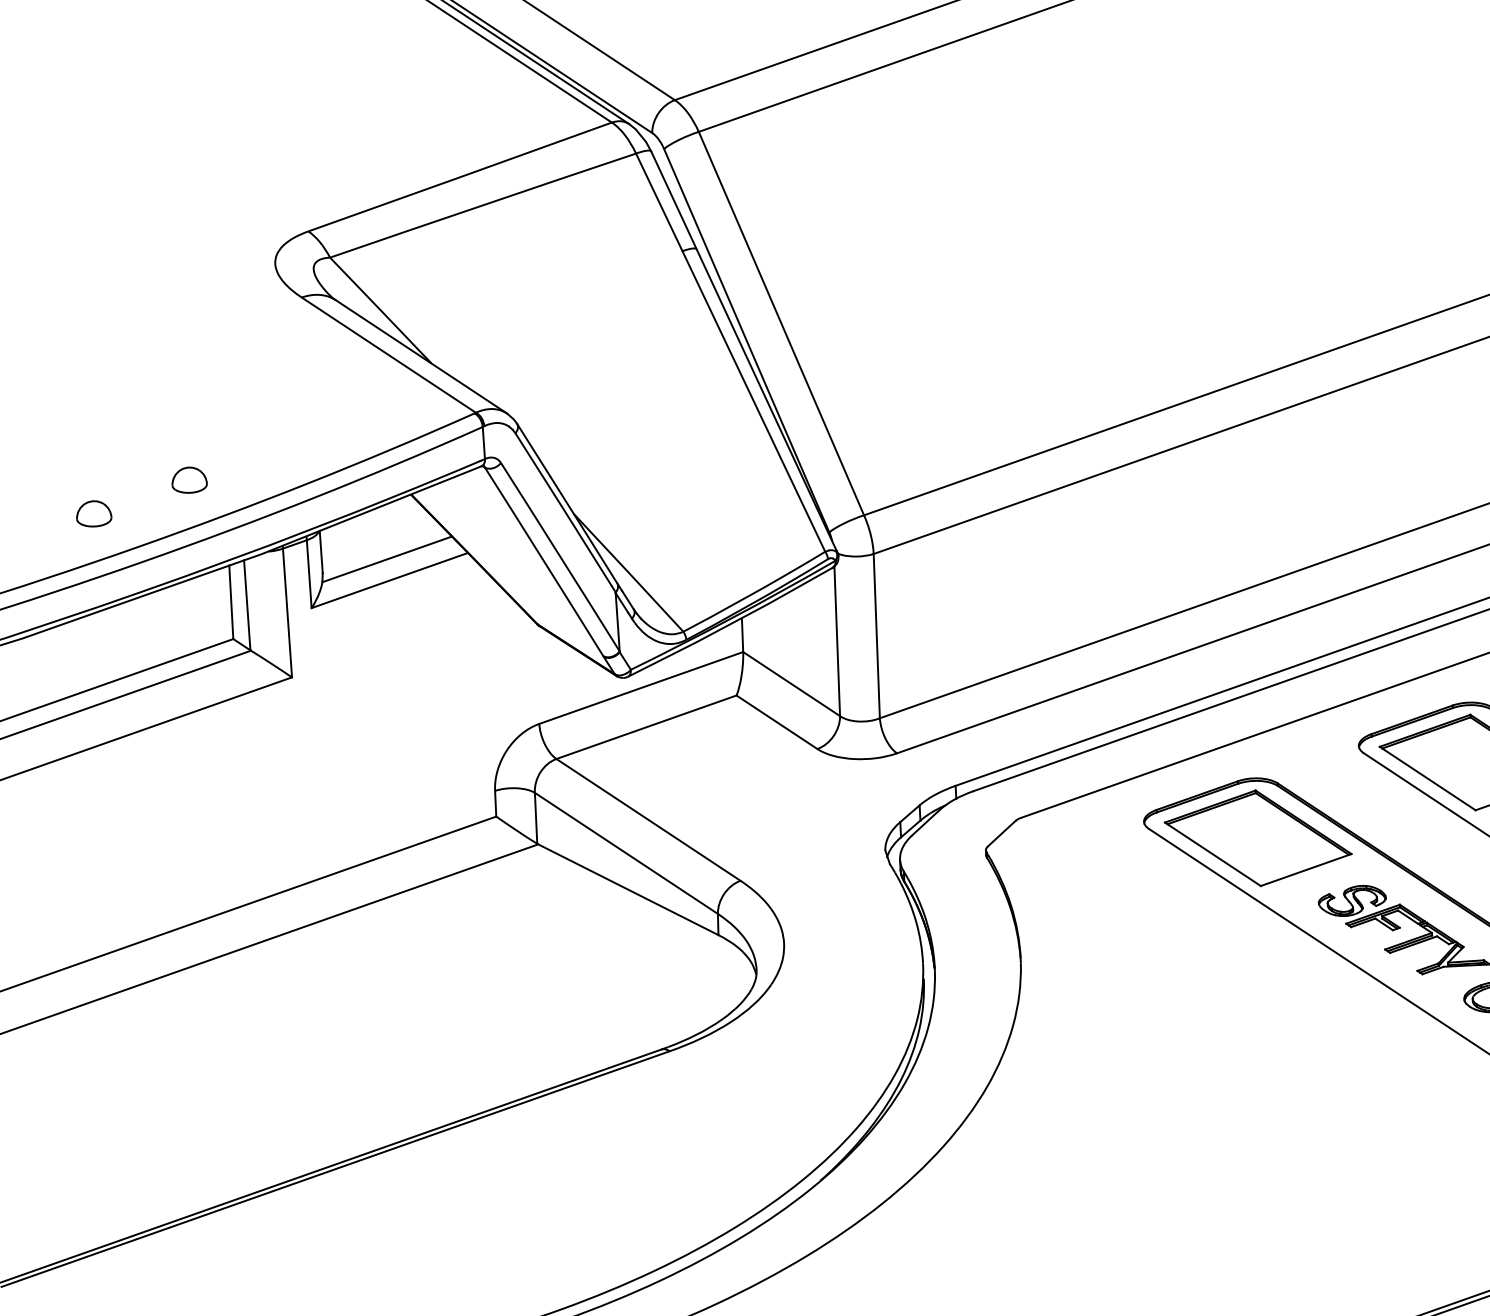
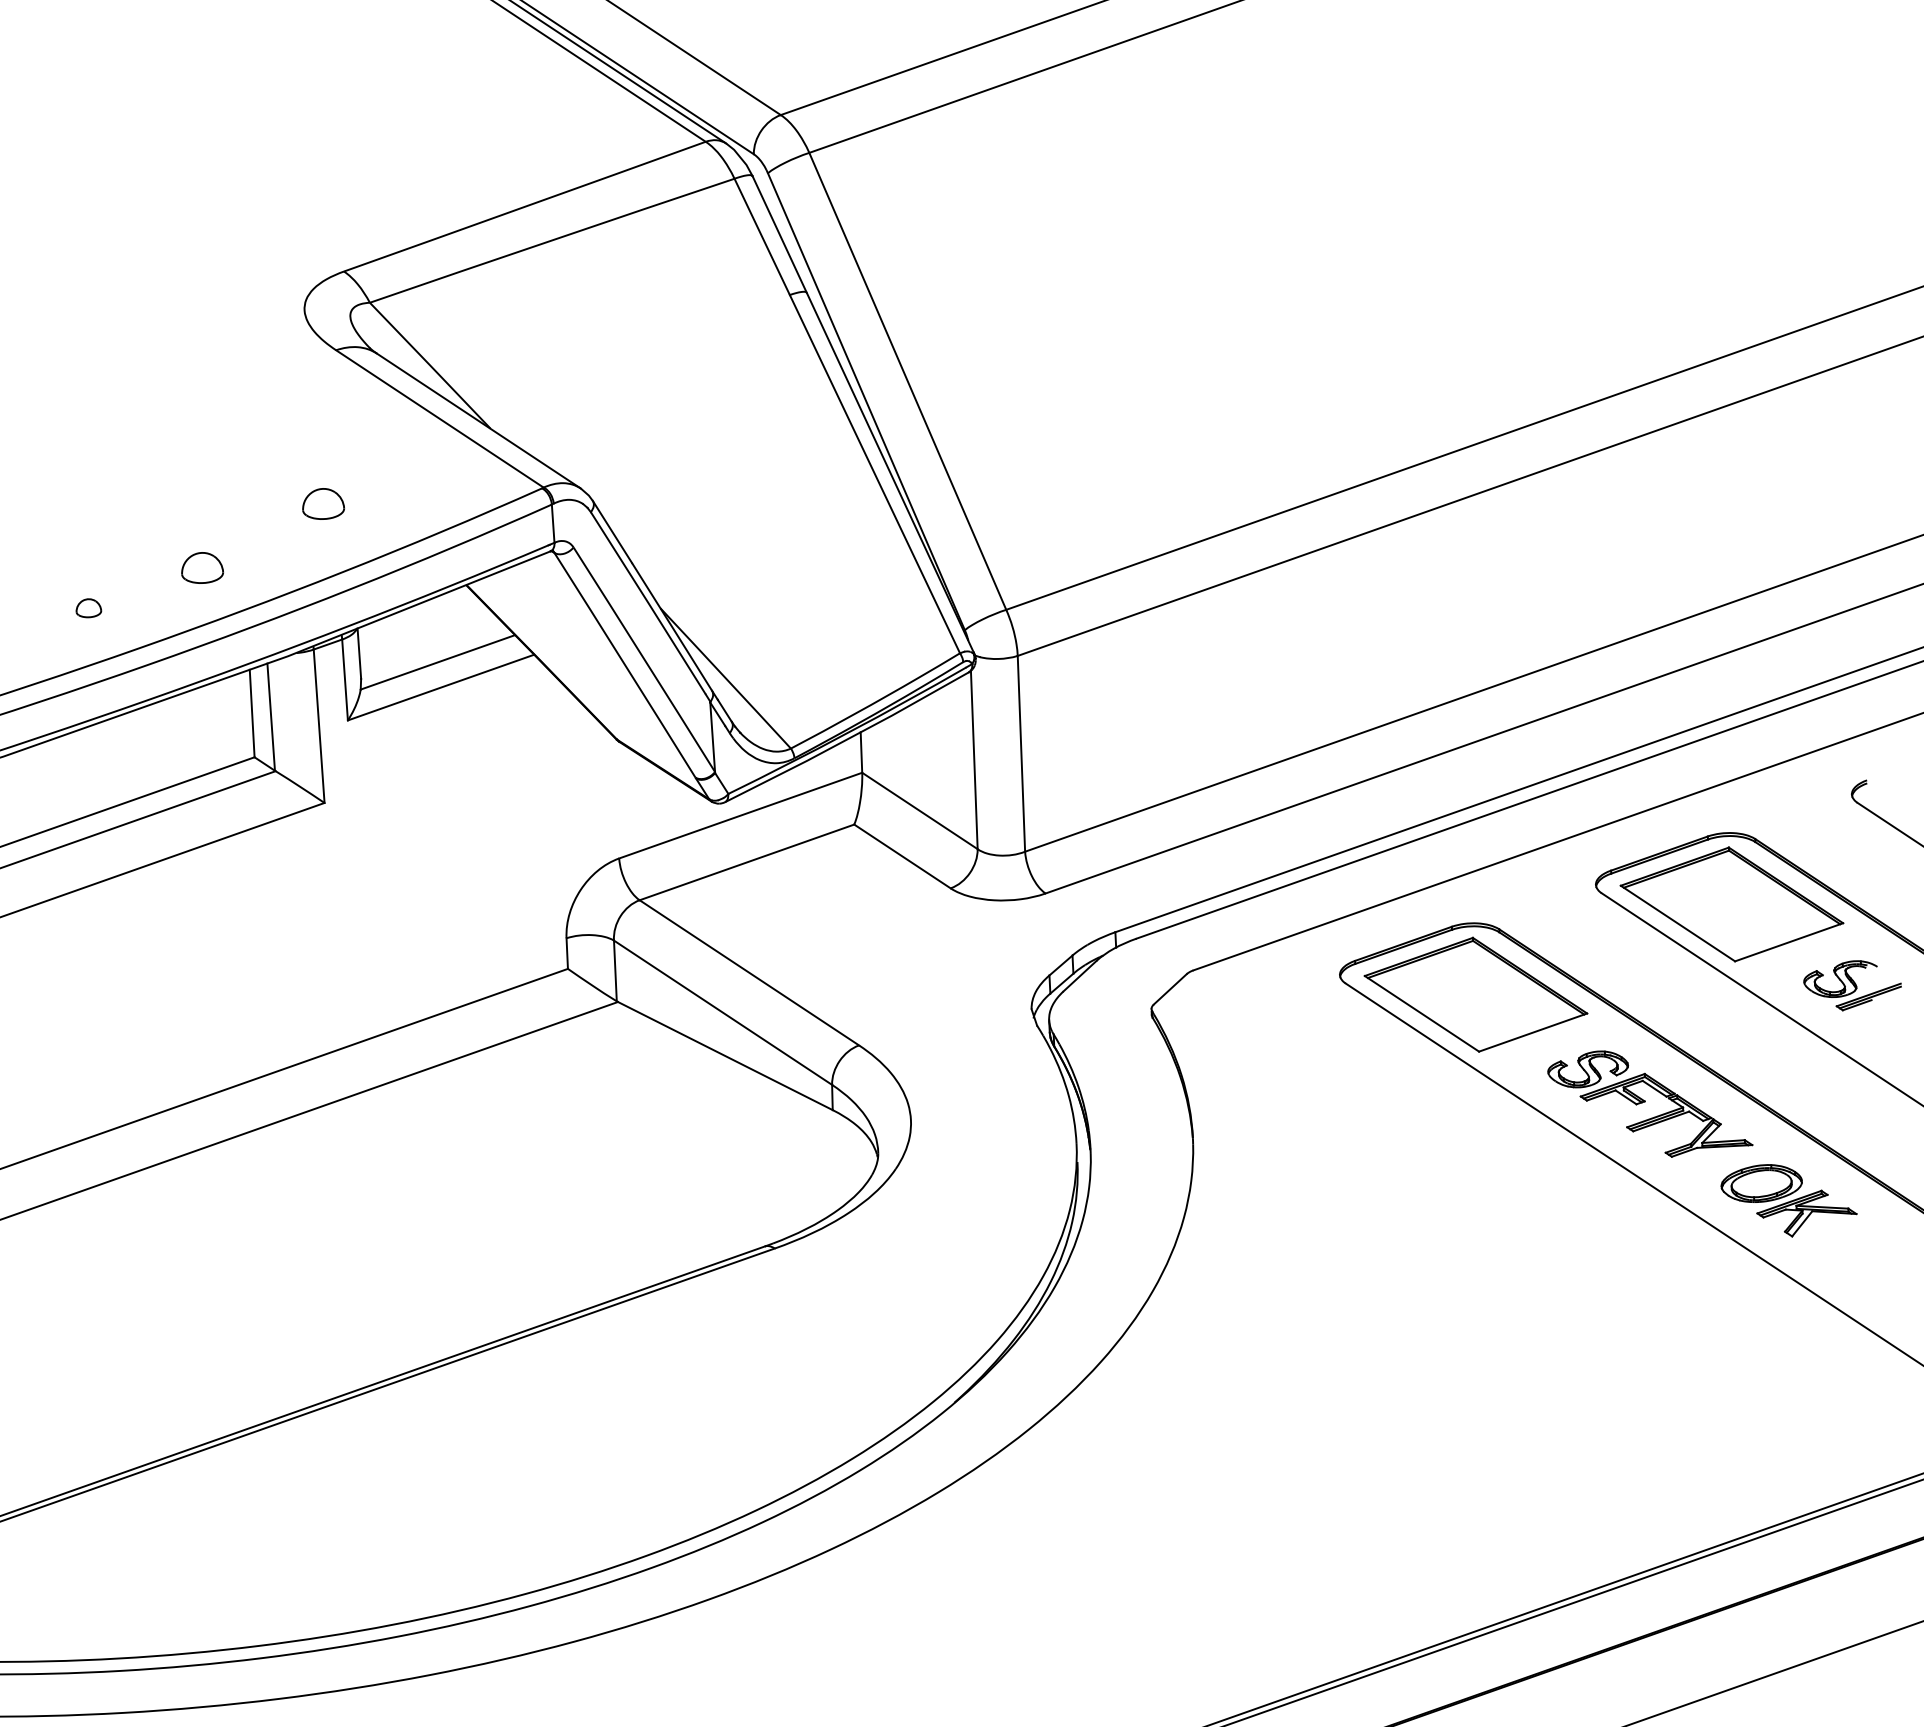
part: (291, 426) -> (323, 503), added
part: (93, 514) -> (88, 608), size x0.6

